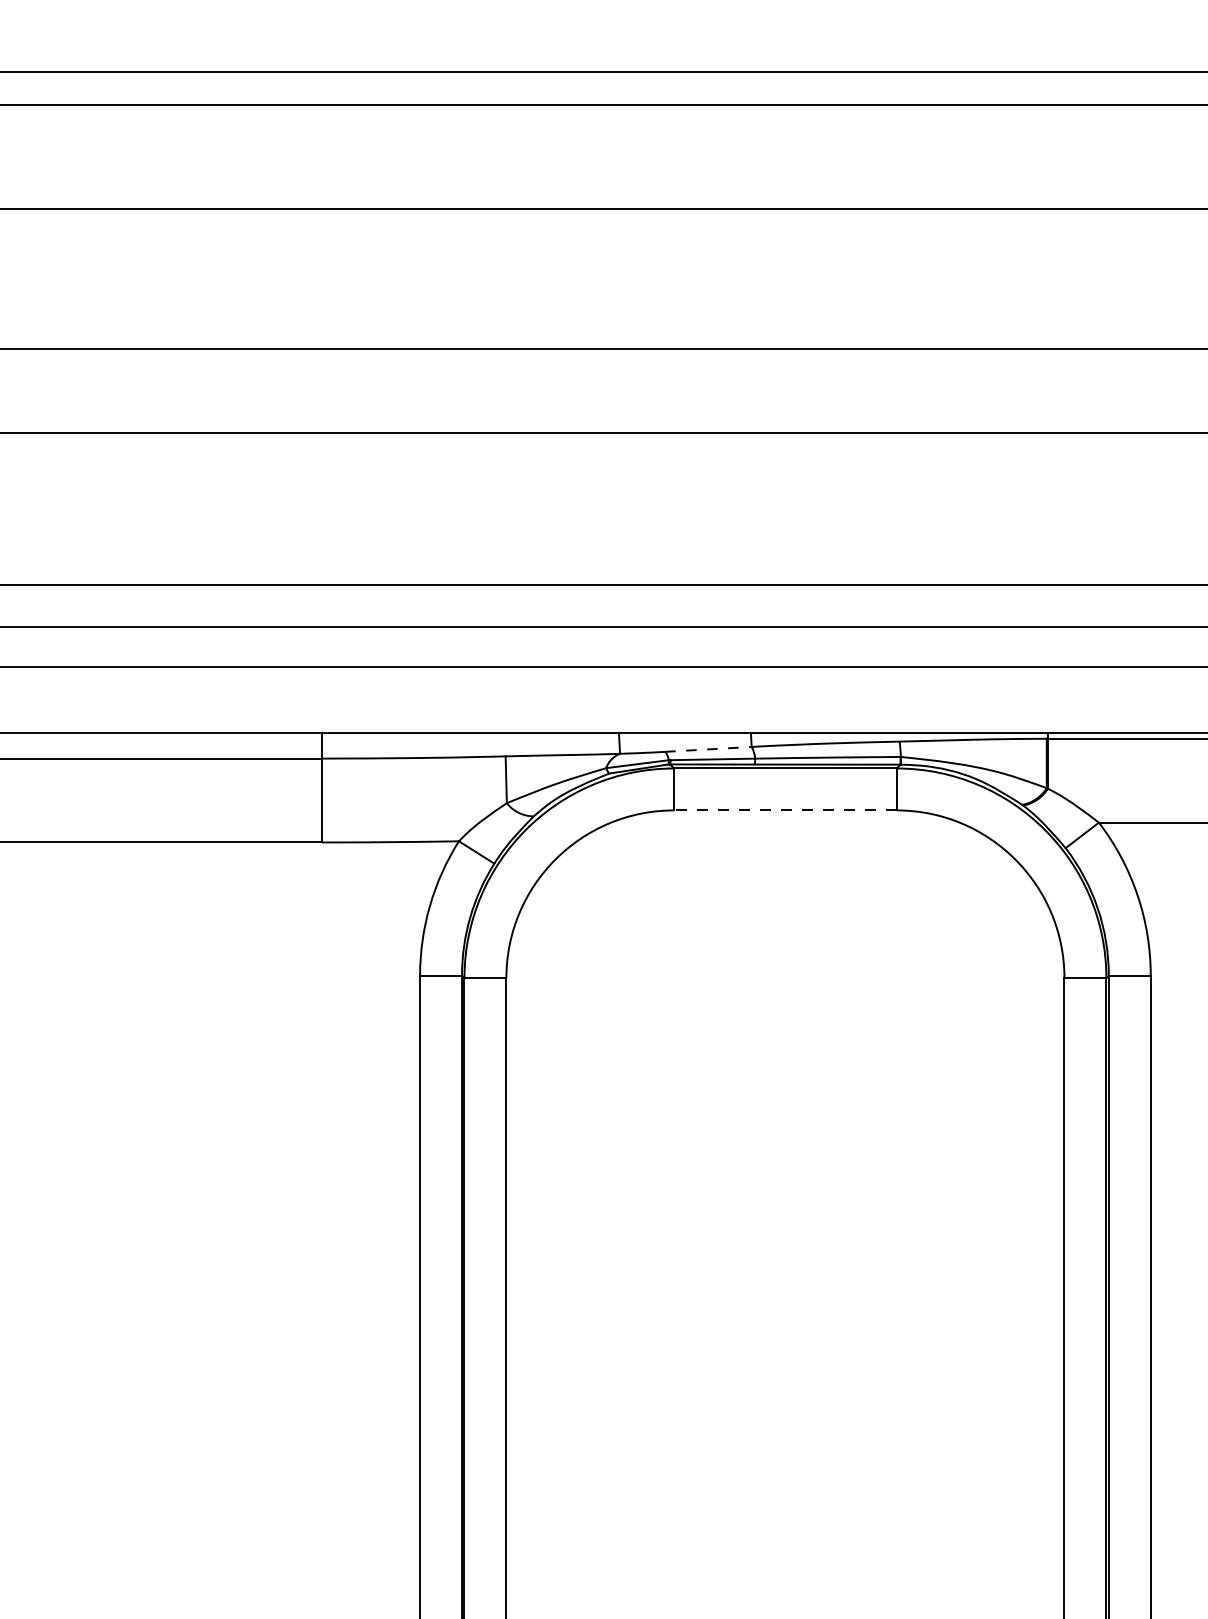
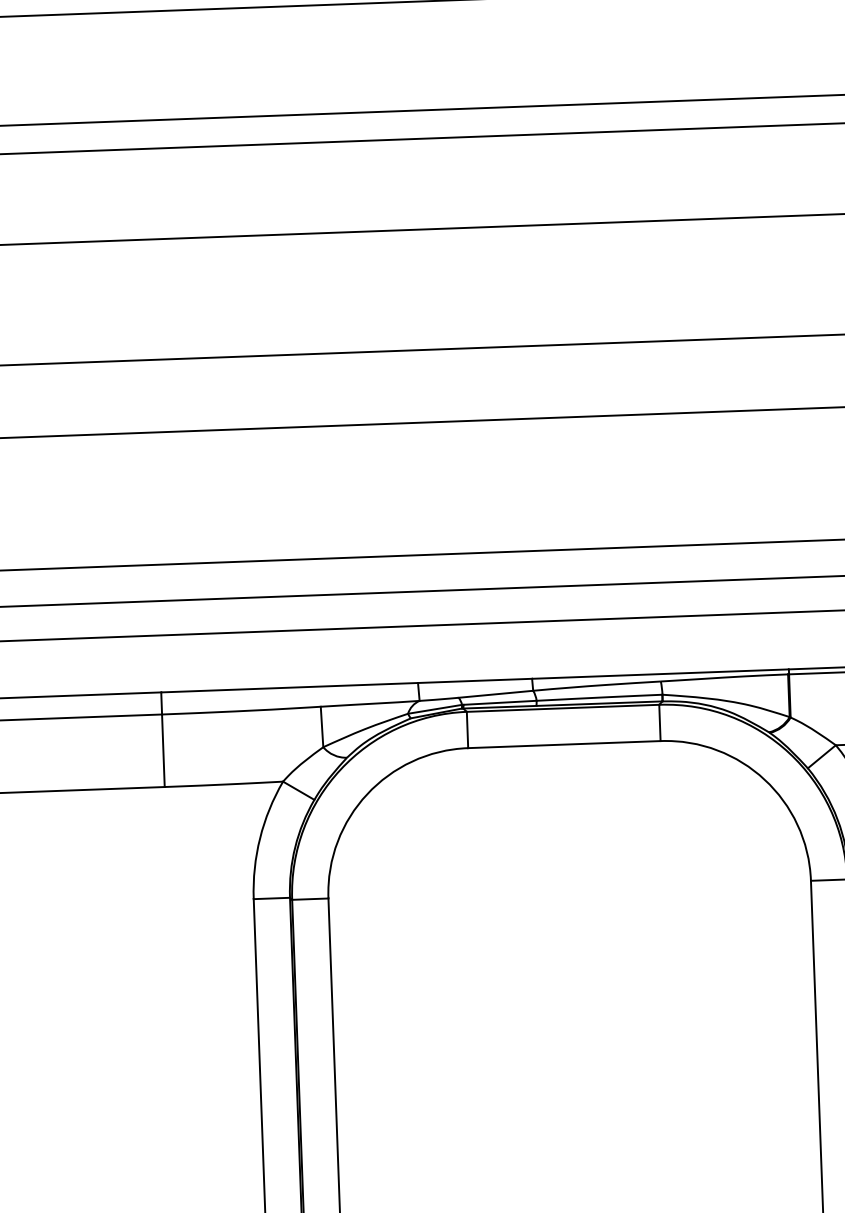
line: (708, 749) -> (495, 694), dashed -> solid
line: (784, 810) -> (563, 744), dashed -> solid

